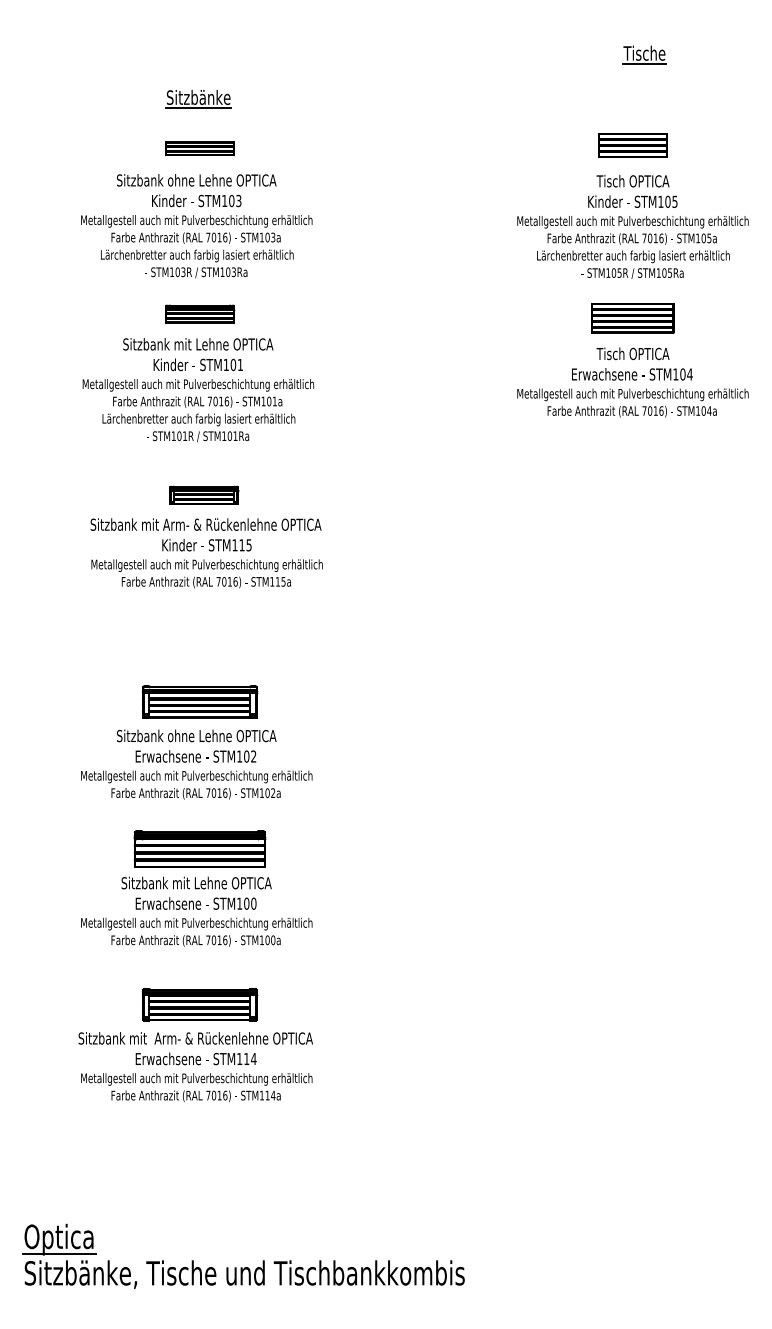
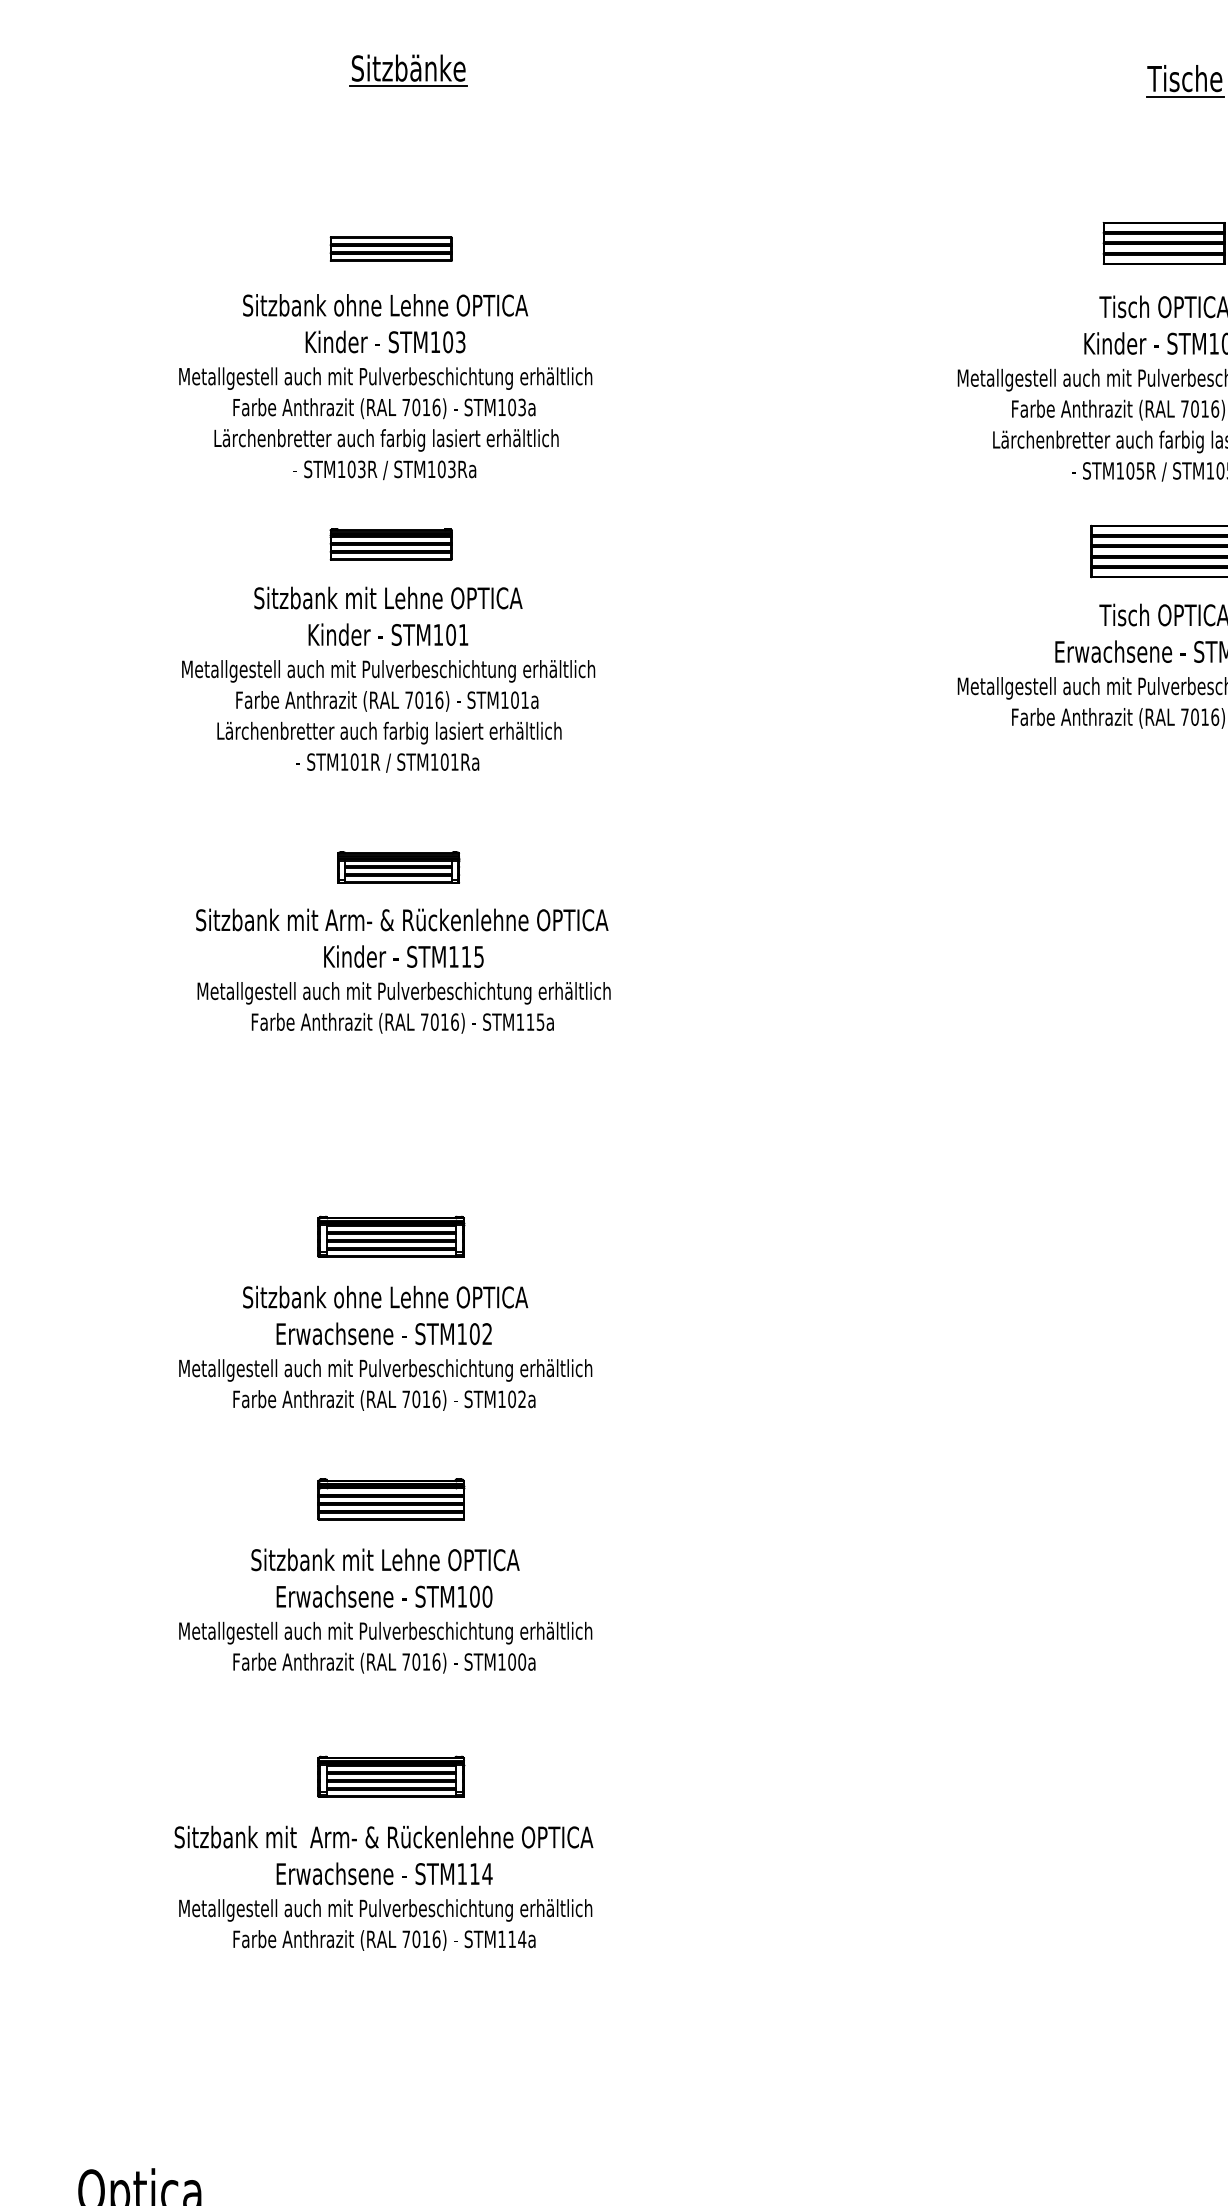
part: (198, 98) -> (408, 69), moved
part: (199, 702) -> (390, 1237), size x0.71
part: (199, 849) -> (390, 1499), size x0.62
part: (199, 1004) -> (390, 1776), size x0.71

